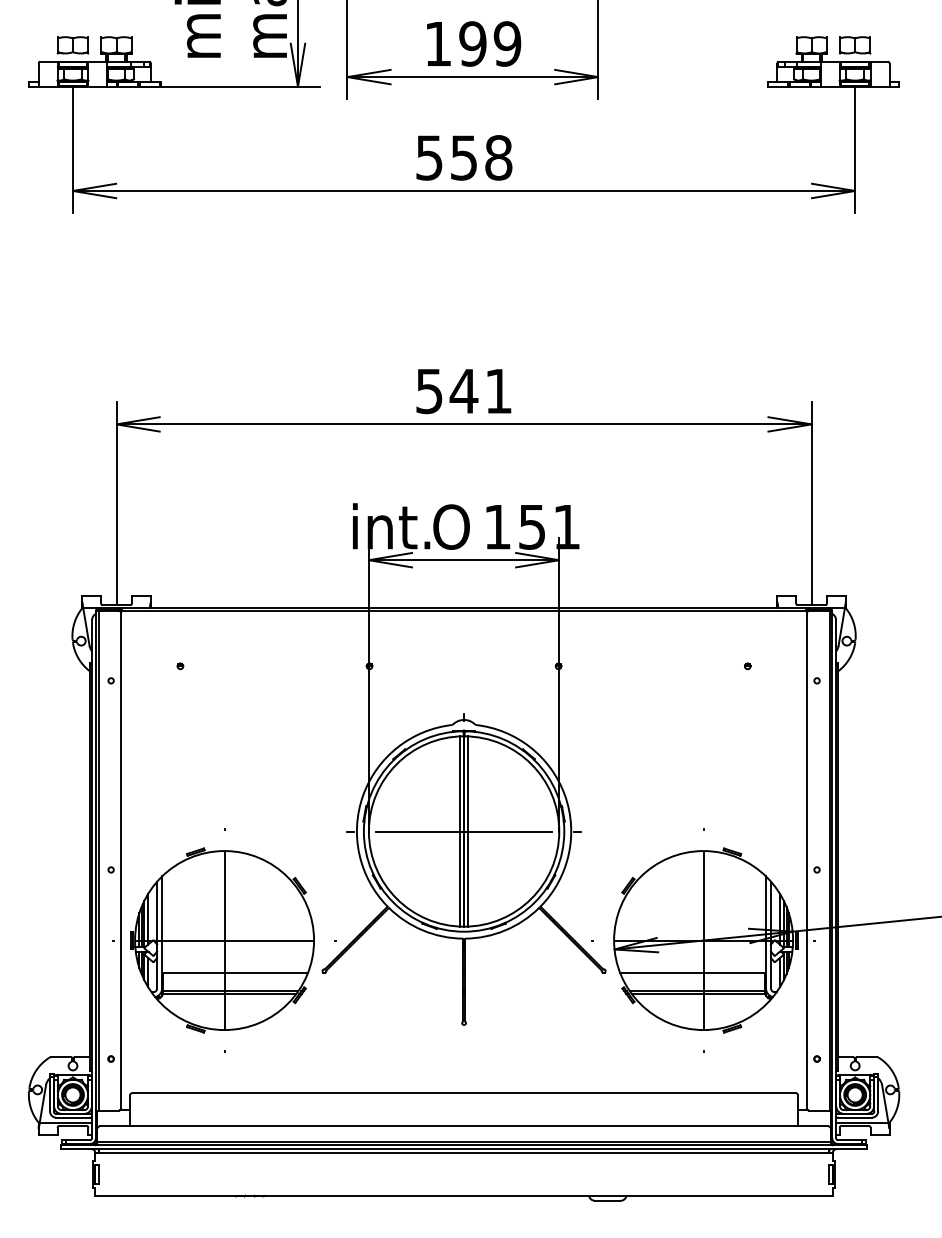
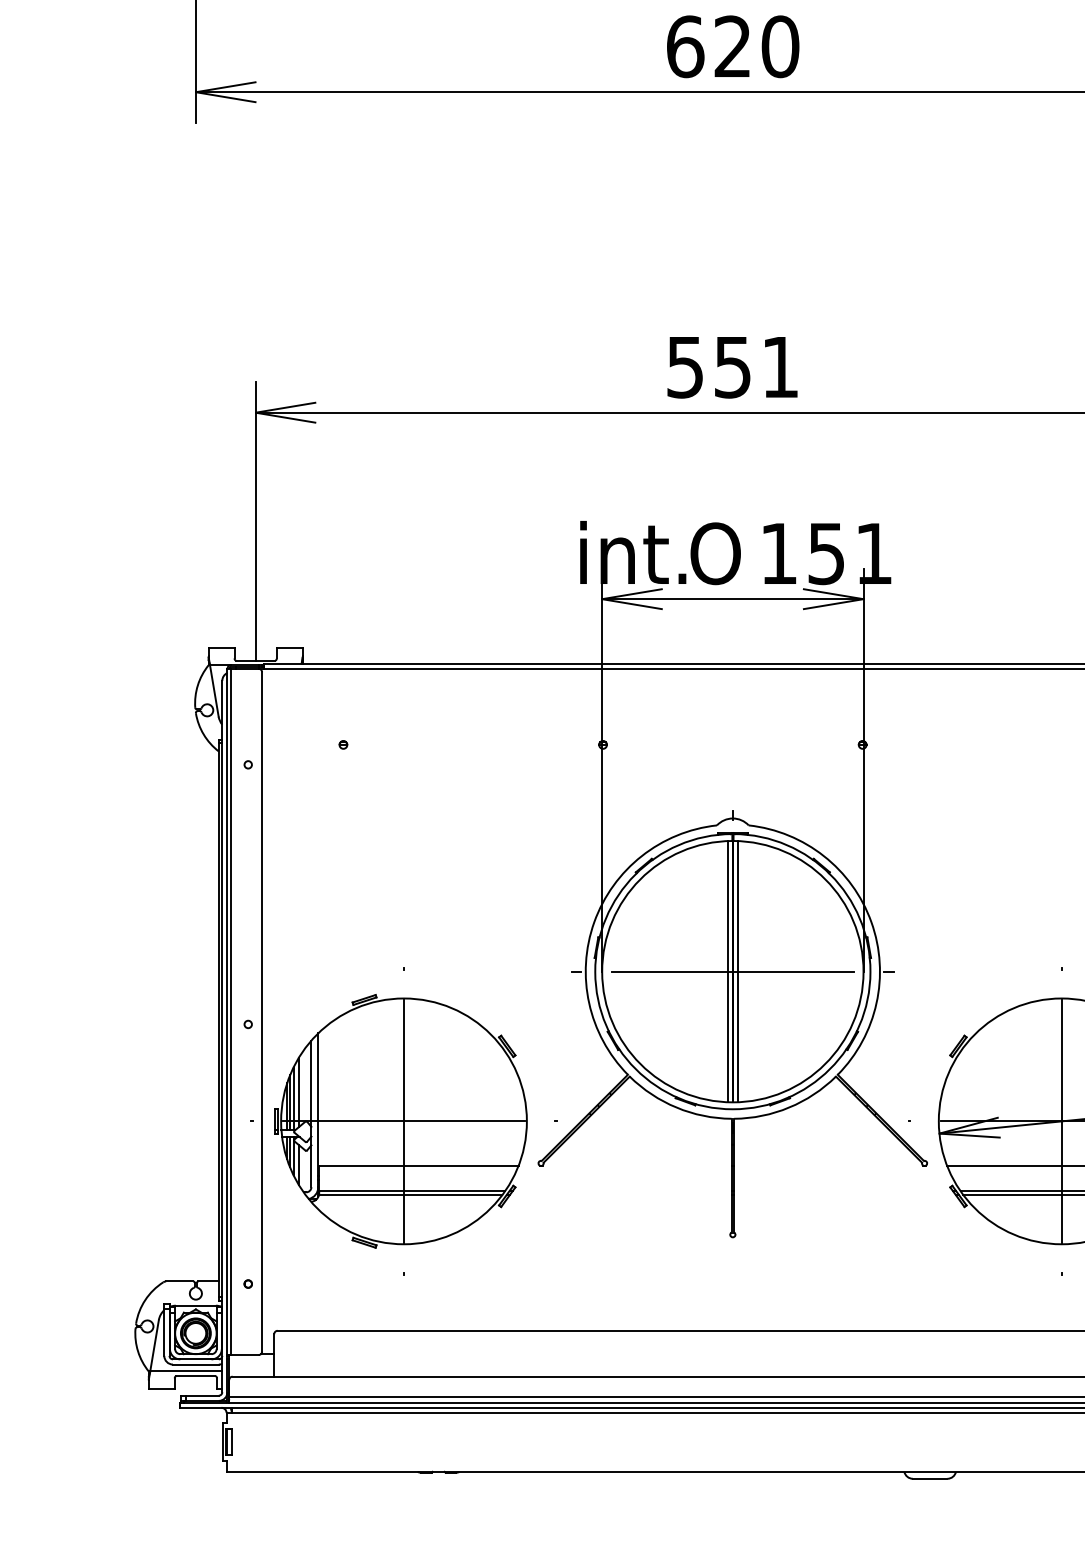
text: (464, 157) -> (733, 46), 558 -> 620
text: (463, 391) -> (732, 367), 541 -> 551

